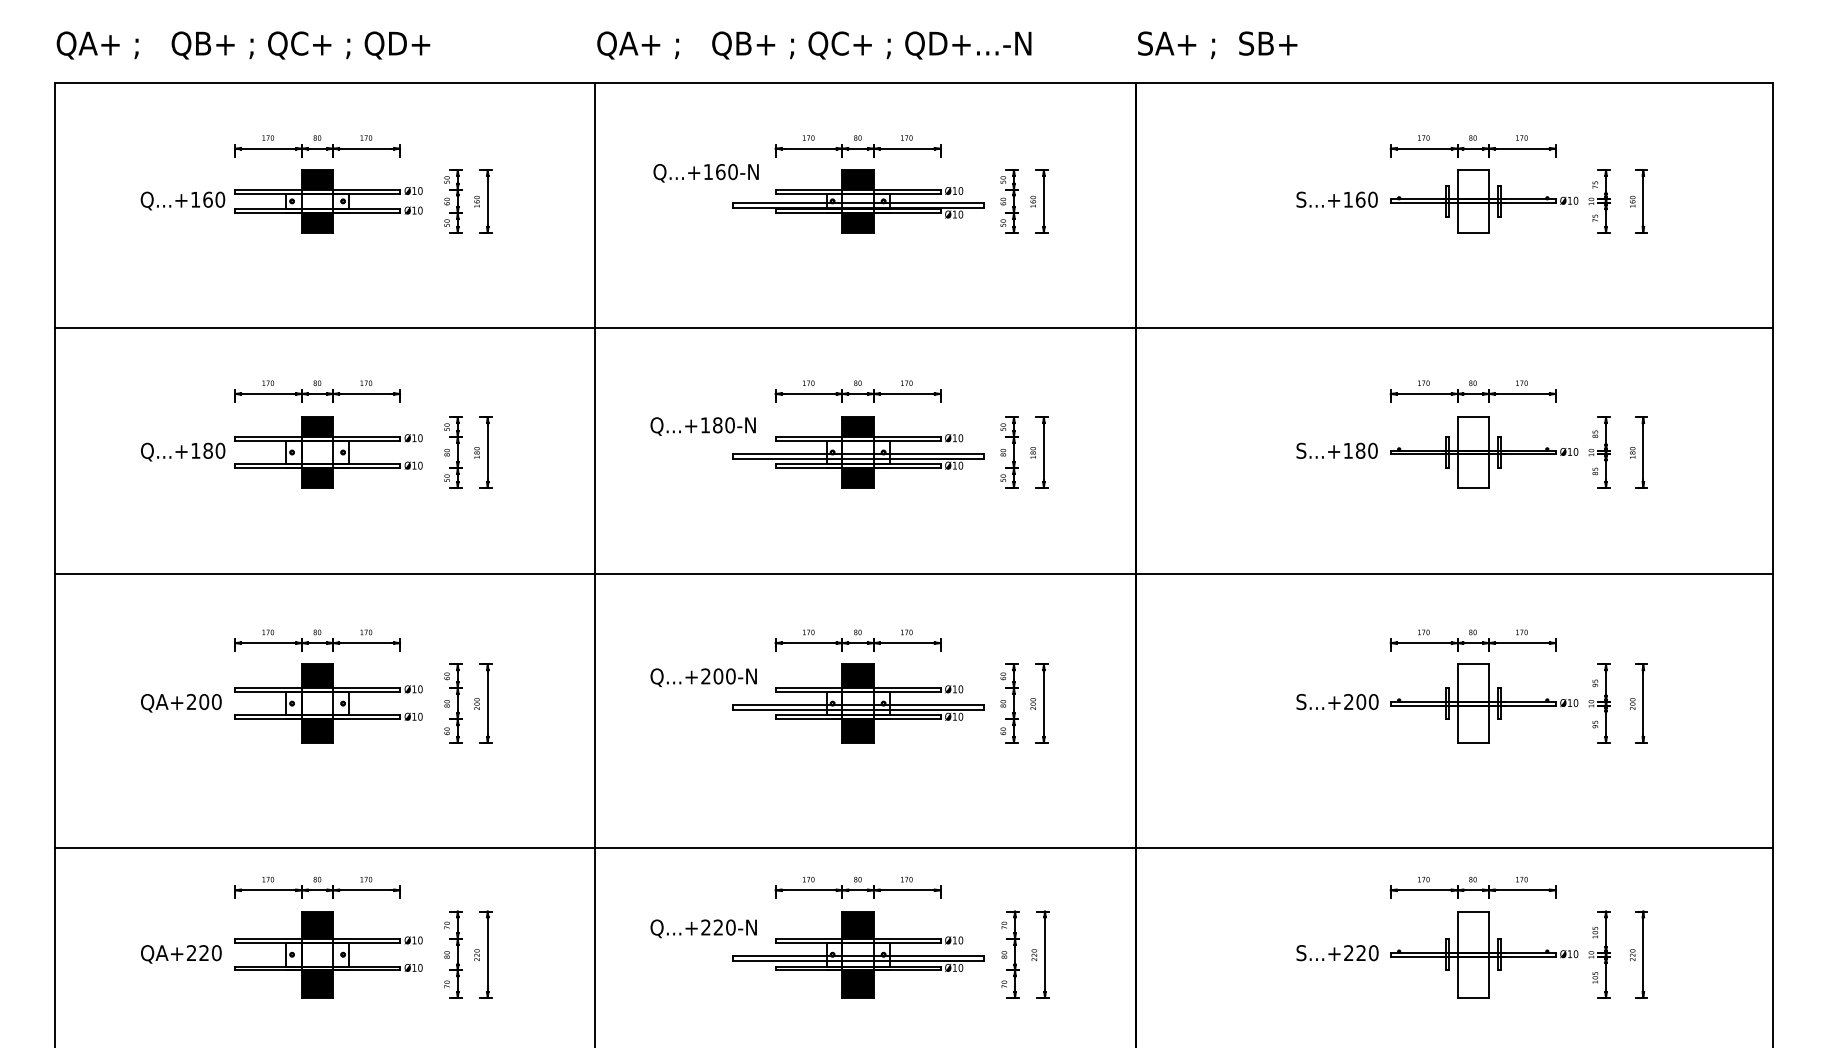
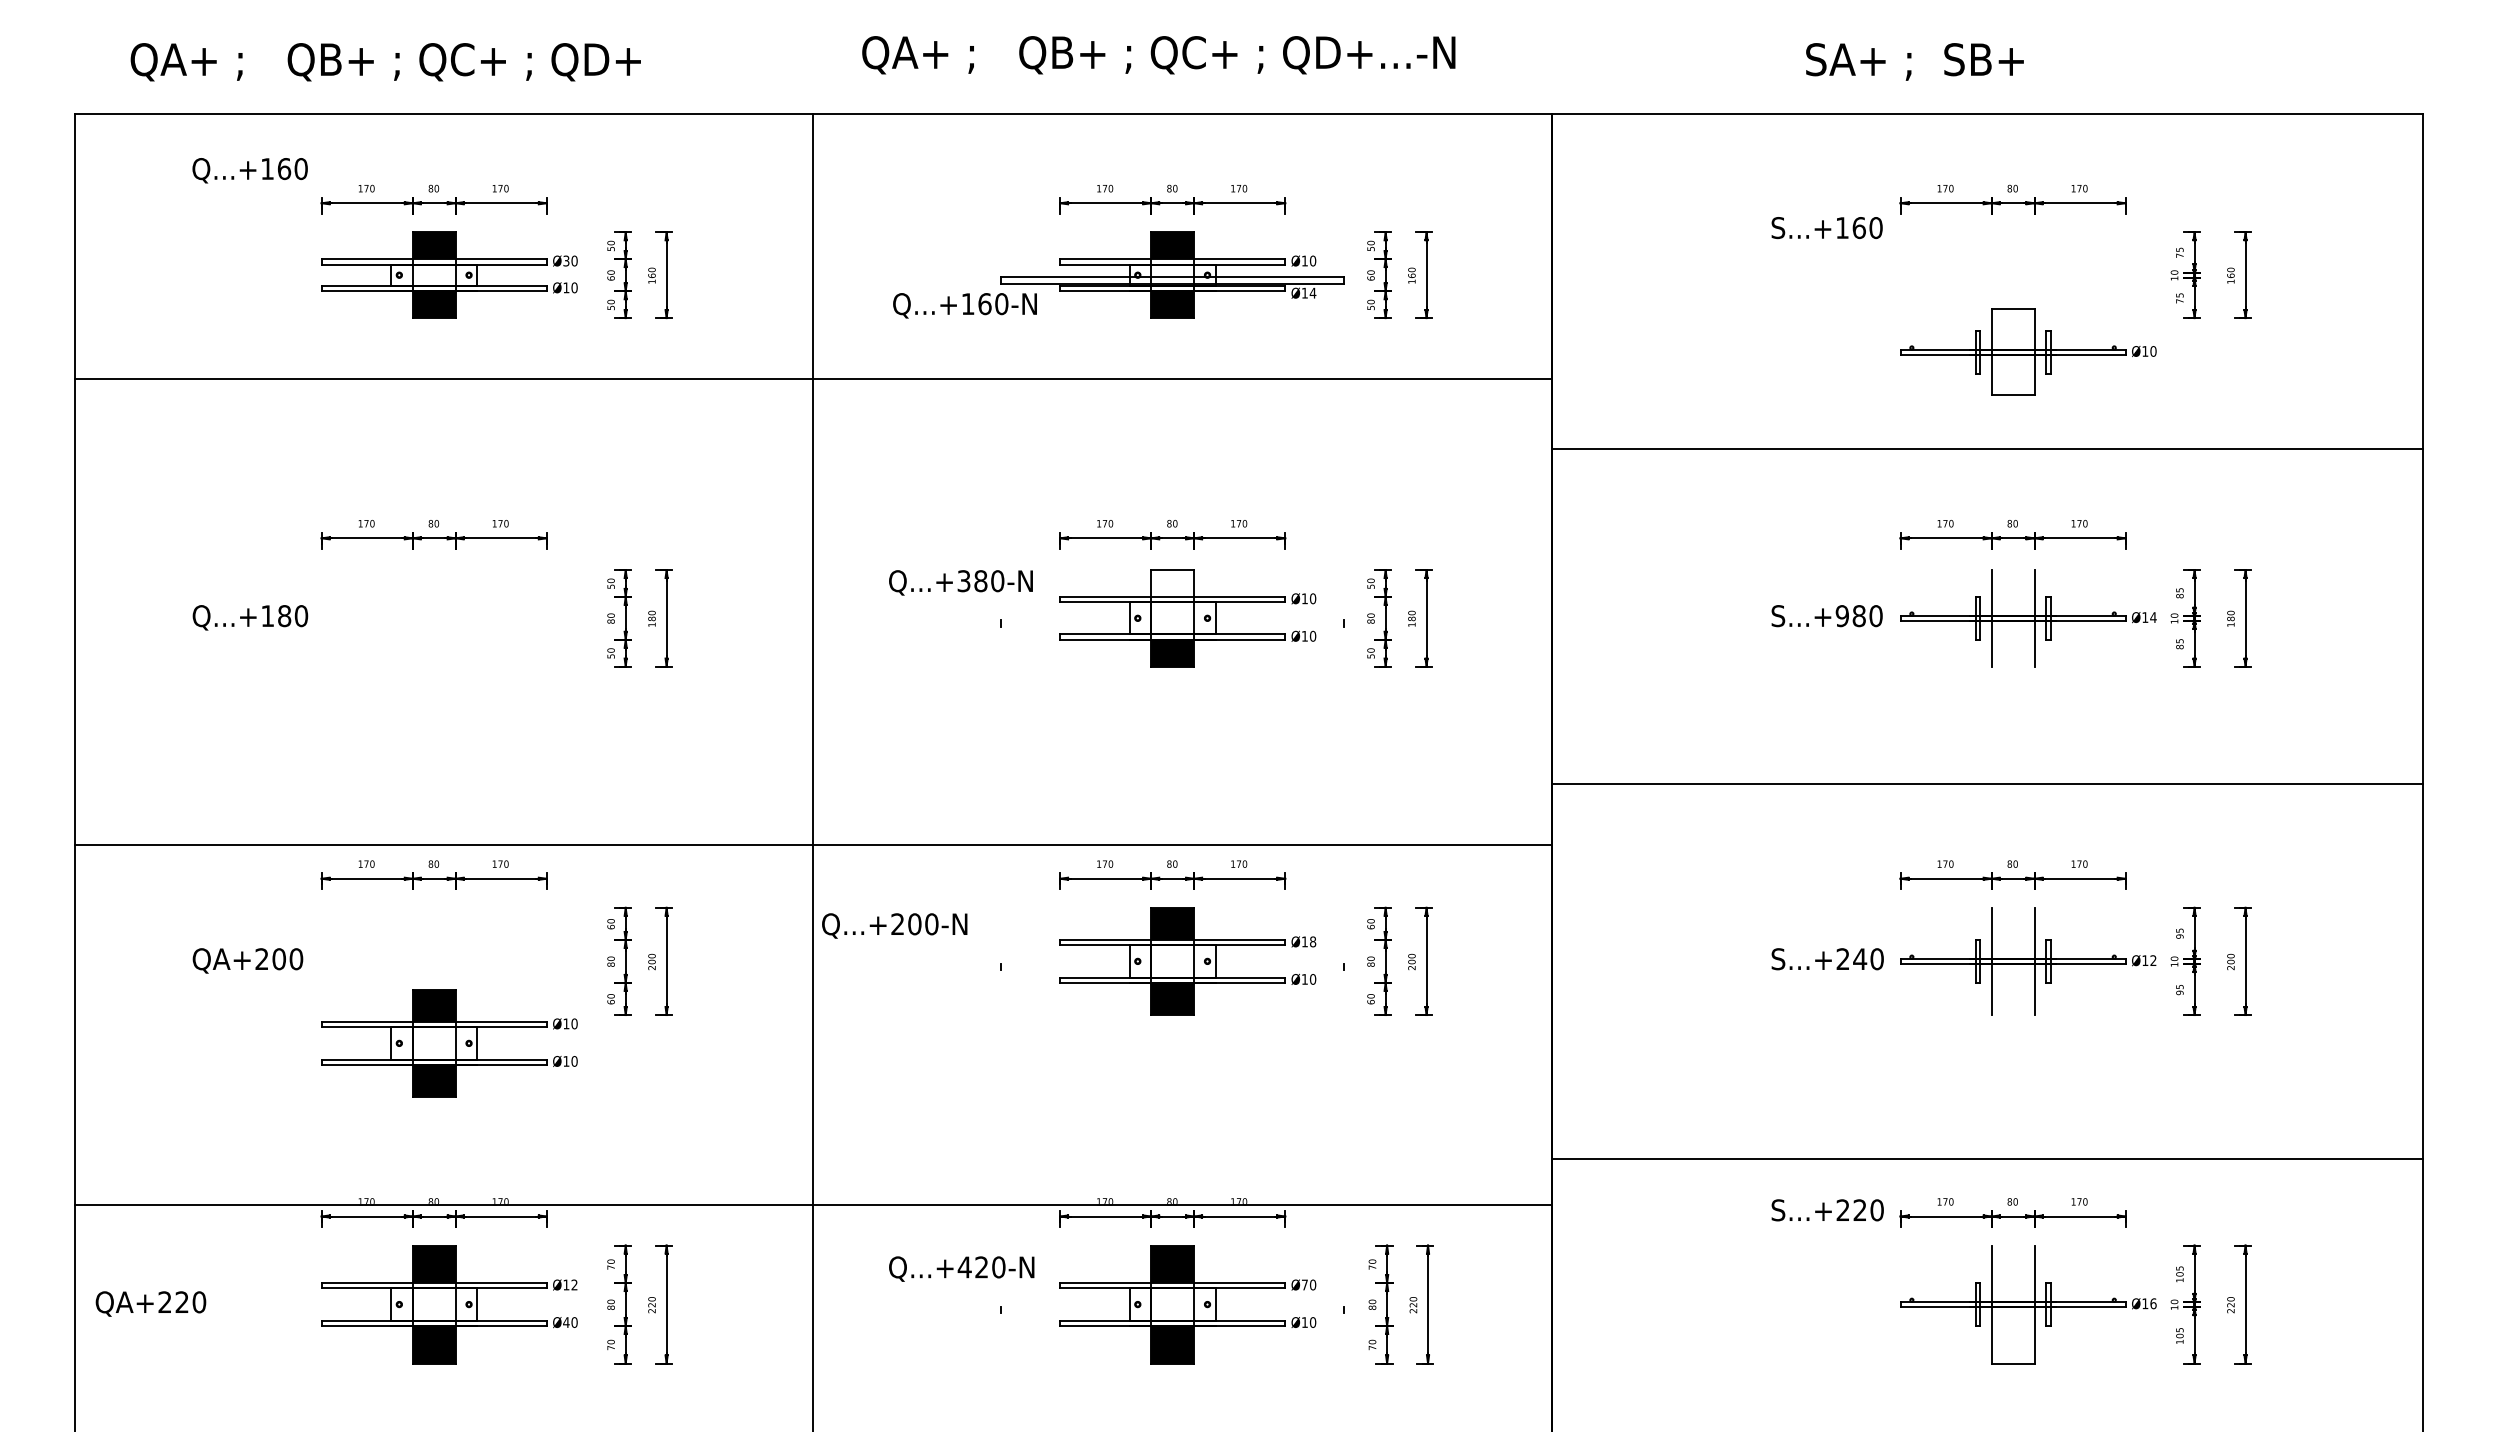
text: (1217, 44) -> (1914, 61), moved
text: (243, 45) -> (385, 62), moved
text: (814, 45) -> (1158, 55), moved
text: (705, 173) -> (964, 305), moved
text: (414, 190) -> (566, 260), Ø10 -> Ø30
text: (182, 200) -> (249, 170), moved
text: (1336, 200) -> (1826, 228), moved
part: (1484, 200) -> (2028, 351), moved
text: (960, 214) -> (1312, 292), Ø10 -> Ø14
line: (594, 328) -> (812, 378), moved
line: (1472, 417) -> (2012, 570), removed
text: (705, 425) -> (963, 581), Q...+180-N -> Q...+380-N
fill: (858, 427) -> (1172, 583), removed
text: (1347, 451) -> (1841, 616), S...+180 -> S...+980
text: (1576, 451) -> (2153, 617), Ø10 -> Ø14
part: (328, 452) -> (449, 618), removed
line: (858, 454) -> (1172, 620), removed
line: (858, 458) -> (1172, 626), removed
line: (1472, 487) -> (2012, 666), removed
line: (594, 573) -> (812, 844), moved
line: (1472, 664) -> (2012, 907), removed
text: (703, 677) -> (894, 925), moved
text: (960, 689) -> (1312, 941), Ø10 -> Ø18
text: (1361, 702) -> (1860, 959), S...+200 -> S...+240
text: (1576, 702) -> (2153, 960), Ø10 -> Ø12
part: (328, 703) -> (449, 1043), moved
line: (858, 705) -> (1172, 963), removed
line: (858, 710) -> (1172, 970), removed
line: (1472, 743) -> (2012, 1015), removed
line: (594, 848) -> (812, 1205), moved
line: (1472, 911) -> (2012, 1245), removed
text: (705, 927) -> (964, 1267), Q...+220-N -> Q...+420-N
text: (420, 940) -> (574, 1284), Ø10 -> Ø12
text: (954, 940) -> (1304, 1284), Ø10 -> Ø70
text: (181, 953) -> (150, 1303), moved
text: (1337, 953) -> (1827, 1210), moved
text: (1576, 953) -> (2153, 1303), Ø10 -> Ø16
line: (858, 956) -> (1172, 1306), removed
line: (858, 961) -> (1172, 1313), removed
text: (414, 967) -> (566, 1322), Ø10 -> Ø40

